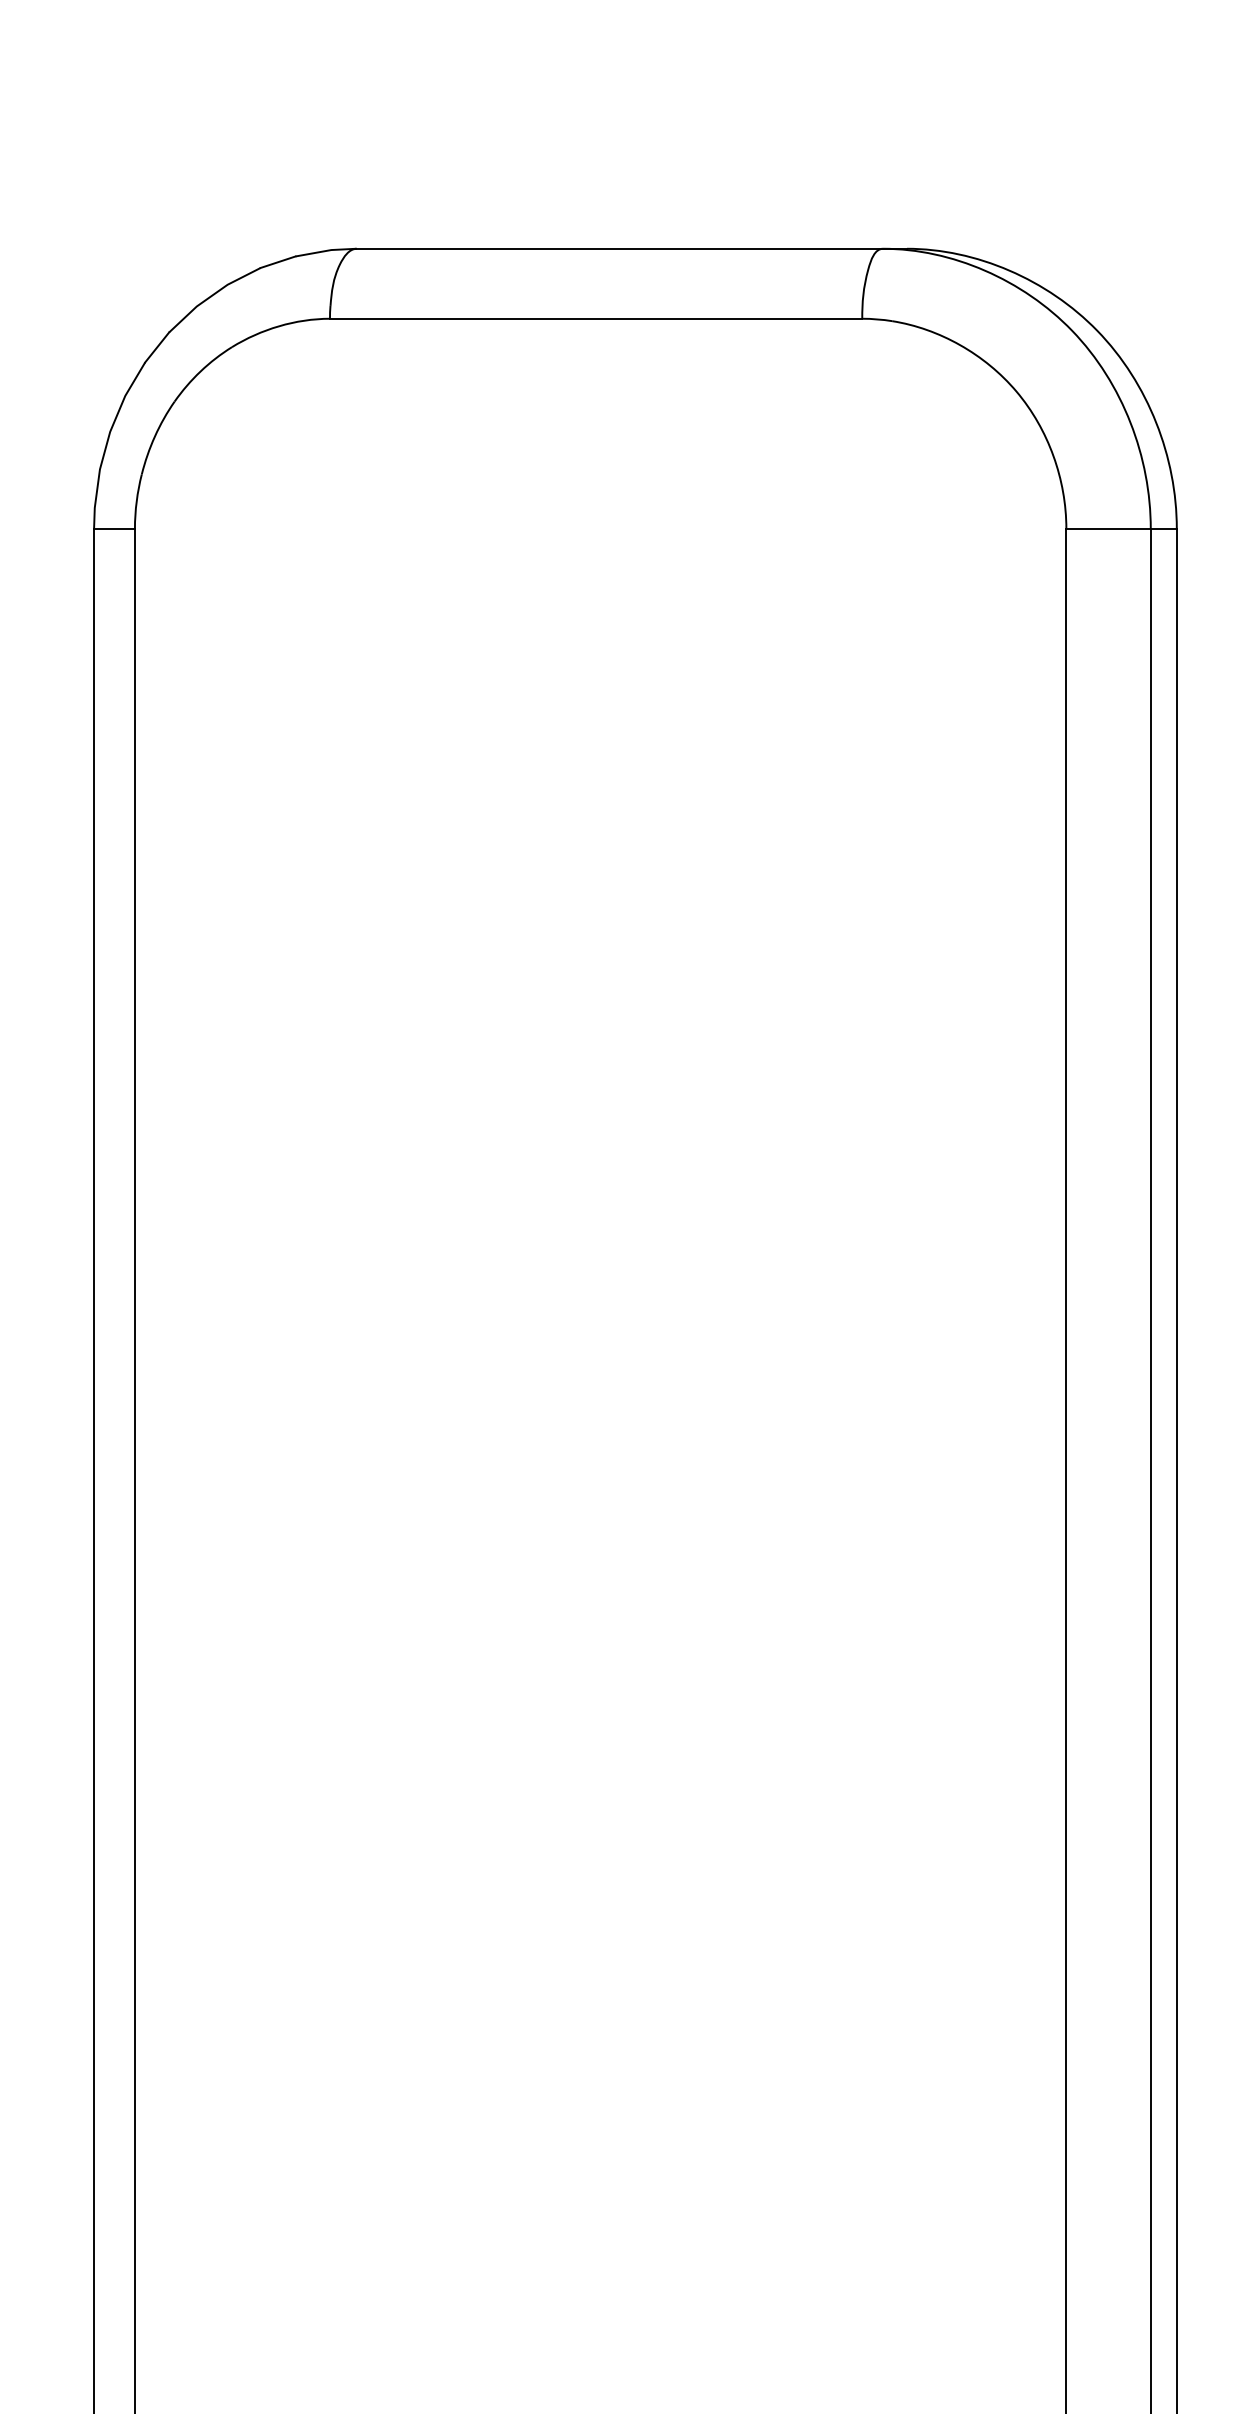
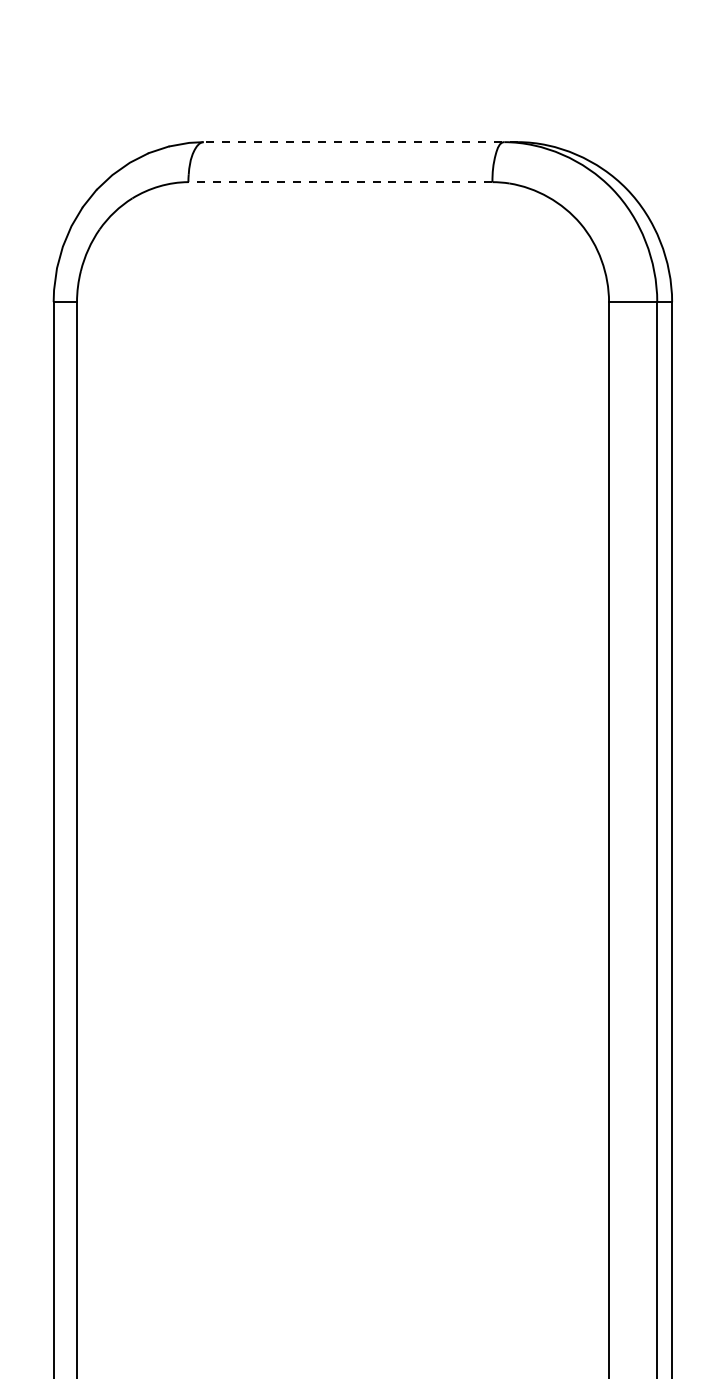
line: (631, 249) -> (360, 142), solid -> dashed
line: (594, 319) -> (339, 182), solid -> dashed

